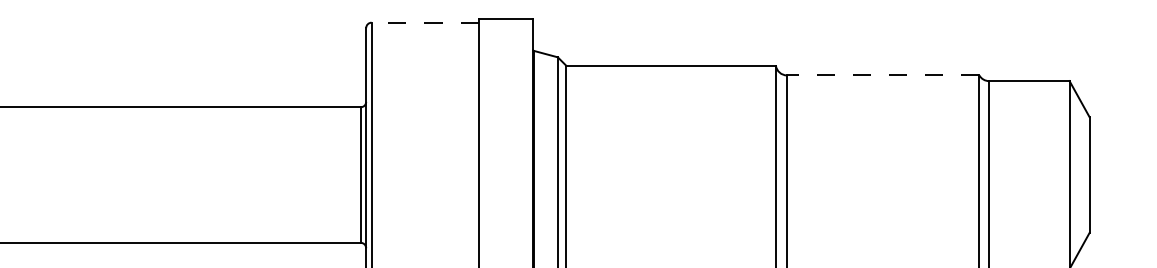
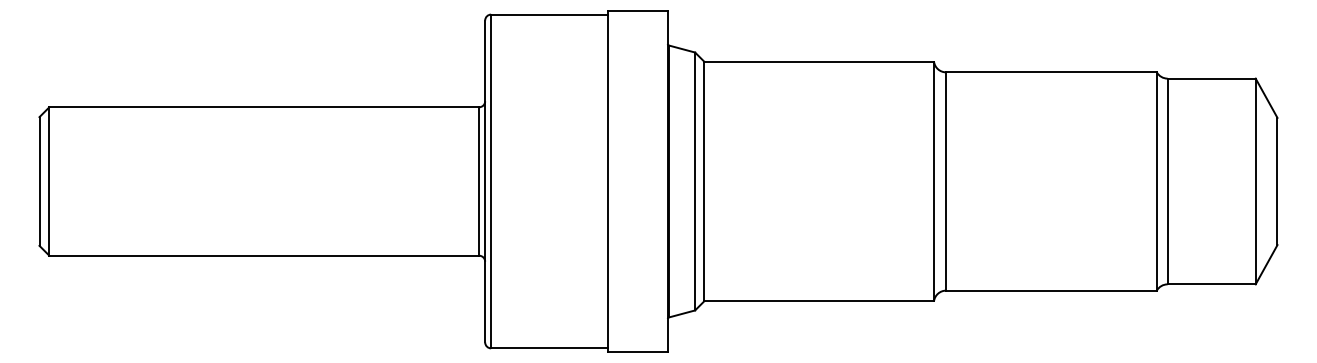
line: (424, 22) -> (549, 14), dashed -> solid
line: (883, 75) -> (1051, 72), dashed -> solid

